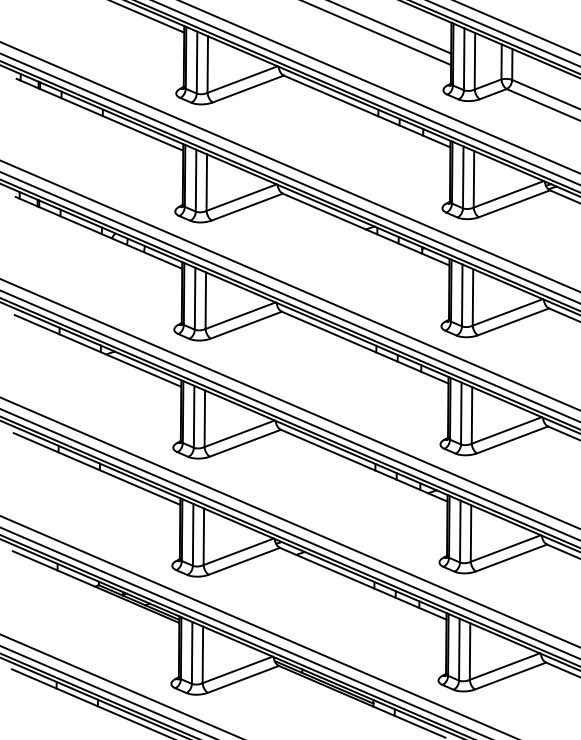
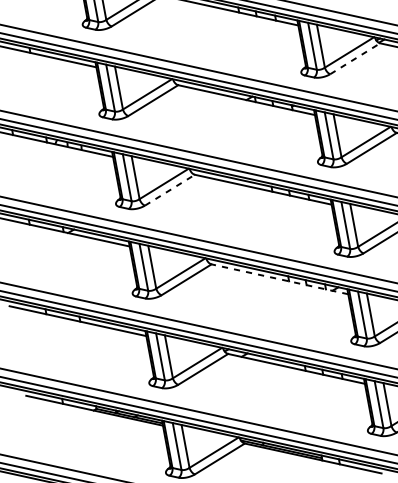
line: (514, 203) -> (355, 58), solid -> dashed
line: (246, 325) -> (170, 190), solid -> dashed
line: (364, 465) -> (280, 279), solid -> dashed

